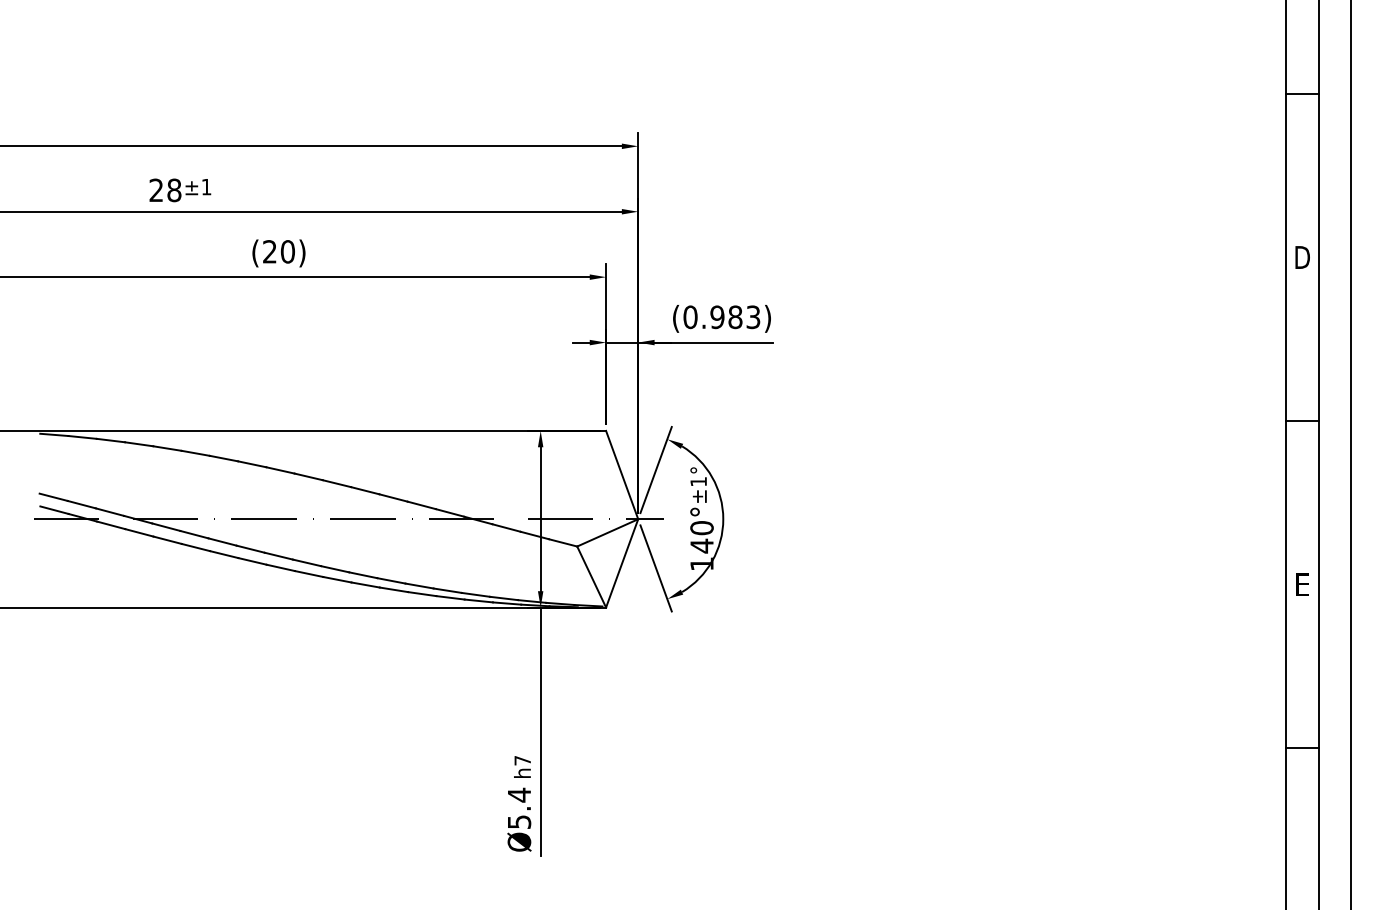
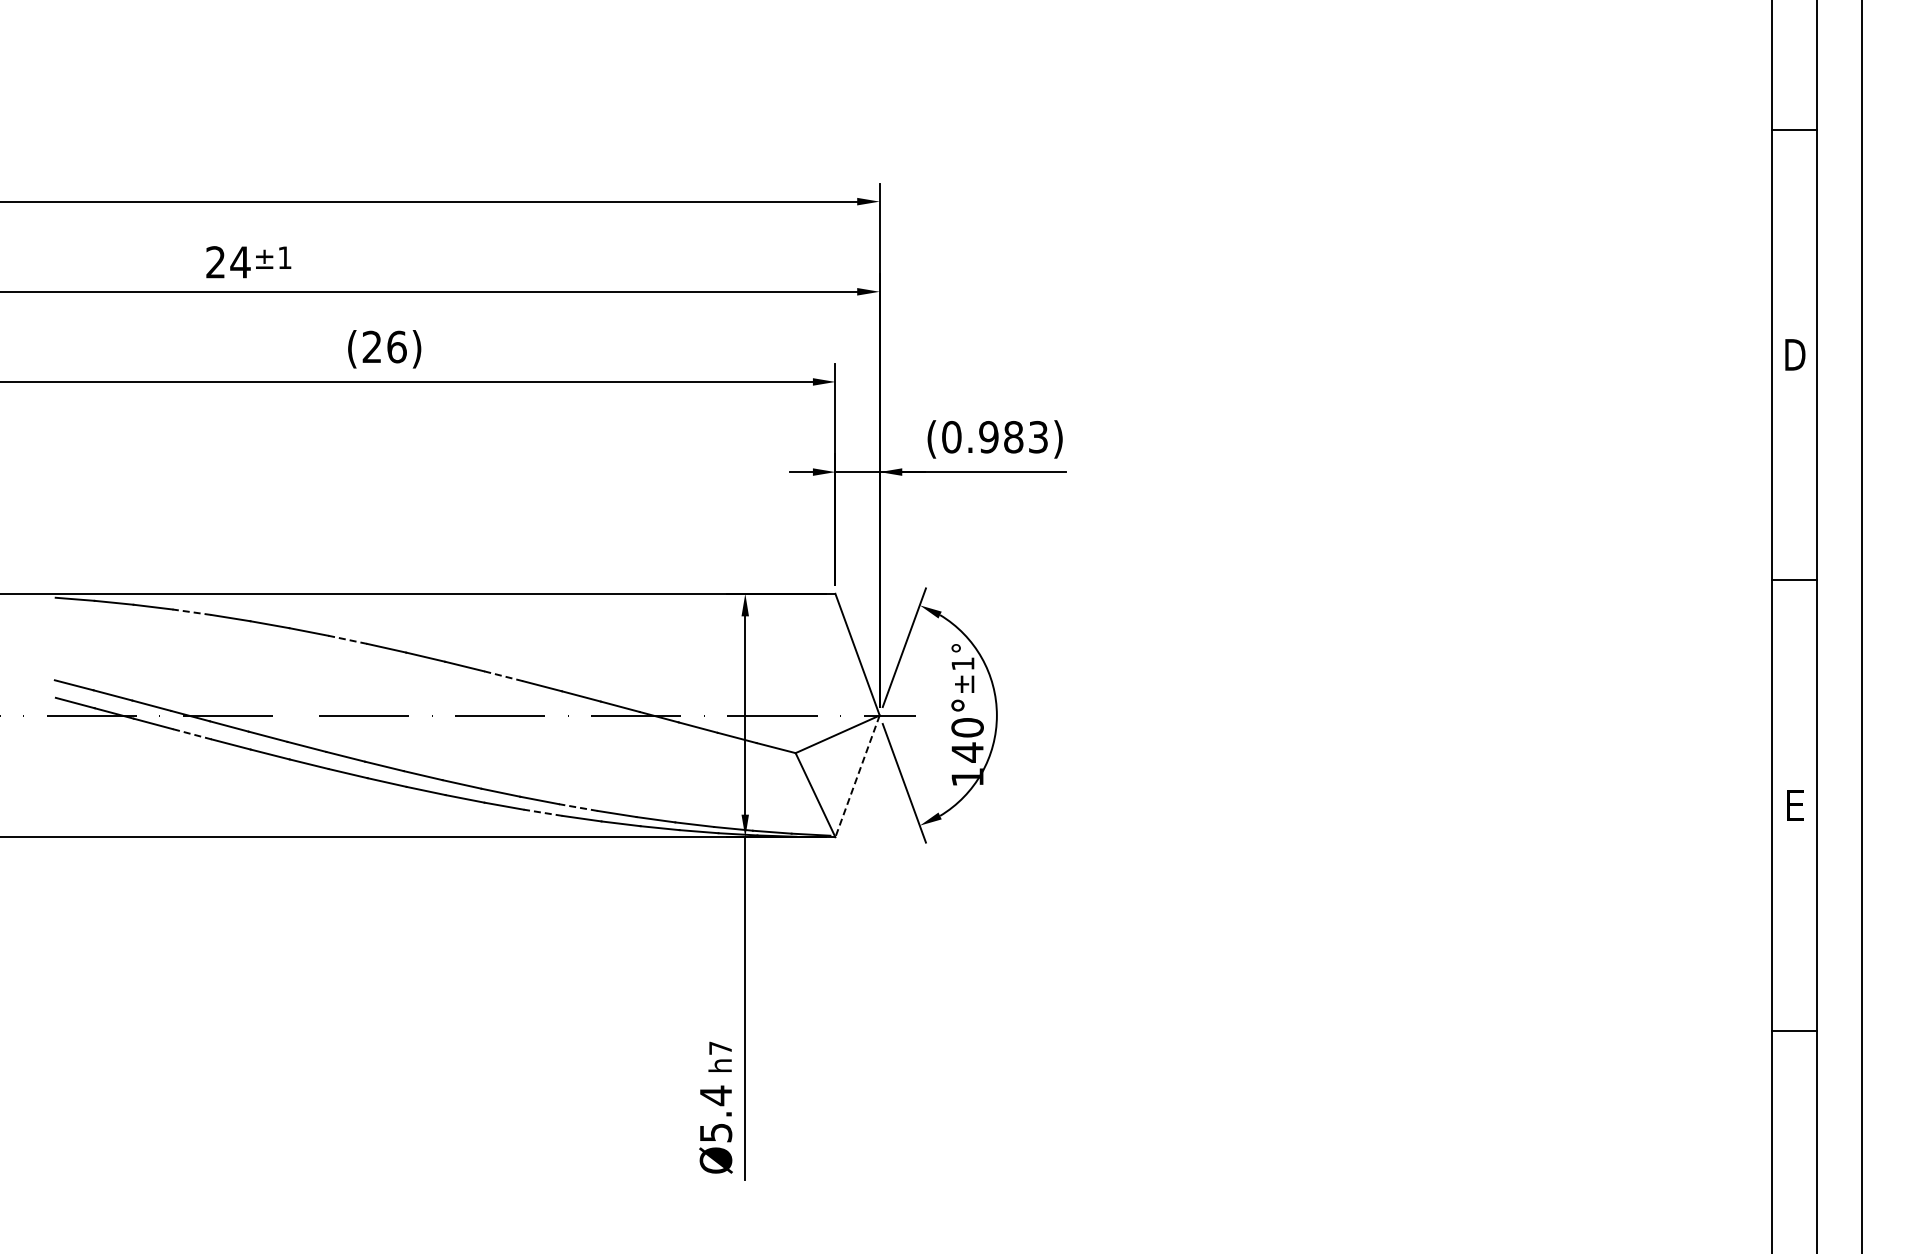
text: (174, 190) -> (240, 262), 28 -> 24
text: (287, 251) -> (396, 346), (20) -> (26)
line: (139, 444) -> (192, 612), solid -> dashed
line: (252, 464) -> (347, 639), solid -> dashed
line: (365, 490) -> (503, 676), solid -> dashed
line: (138, 533) -> (191, 734), solid -> dashed
line: (622, 563) -> (857, 776), solid -> dashed
line: (419, 585) -> (578, 807), solid -> dashed
line: (394, 589) -> (543, 812), solid -> dashed

